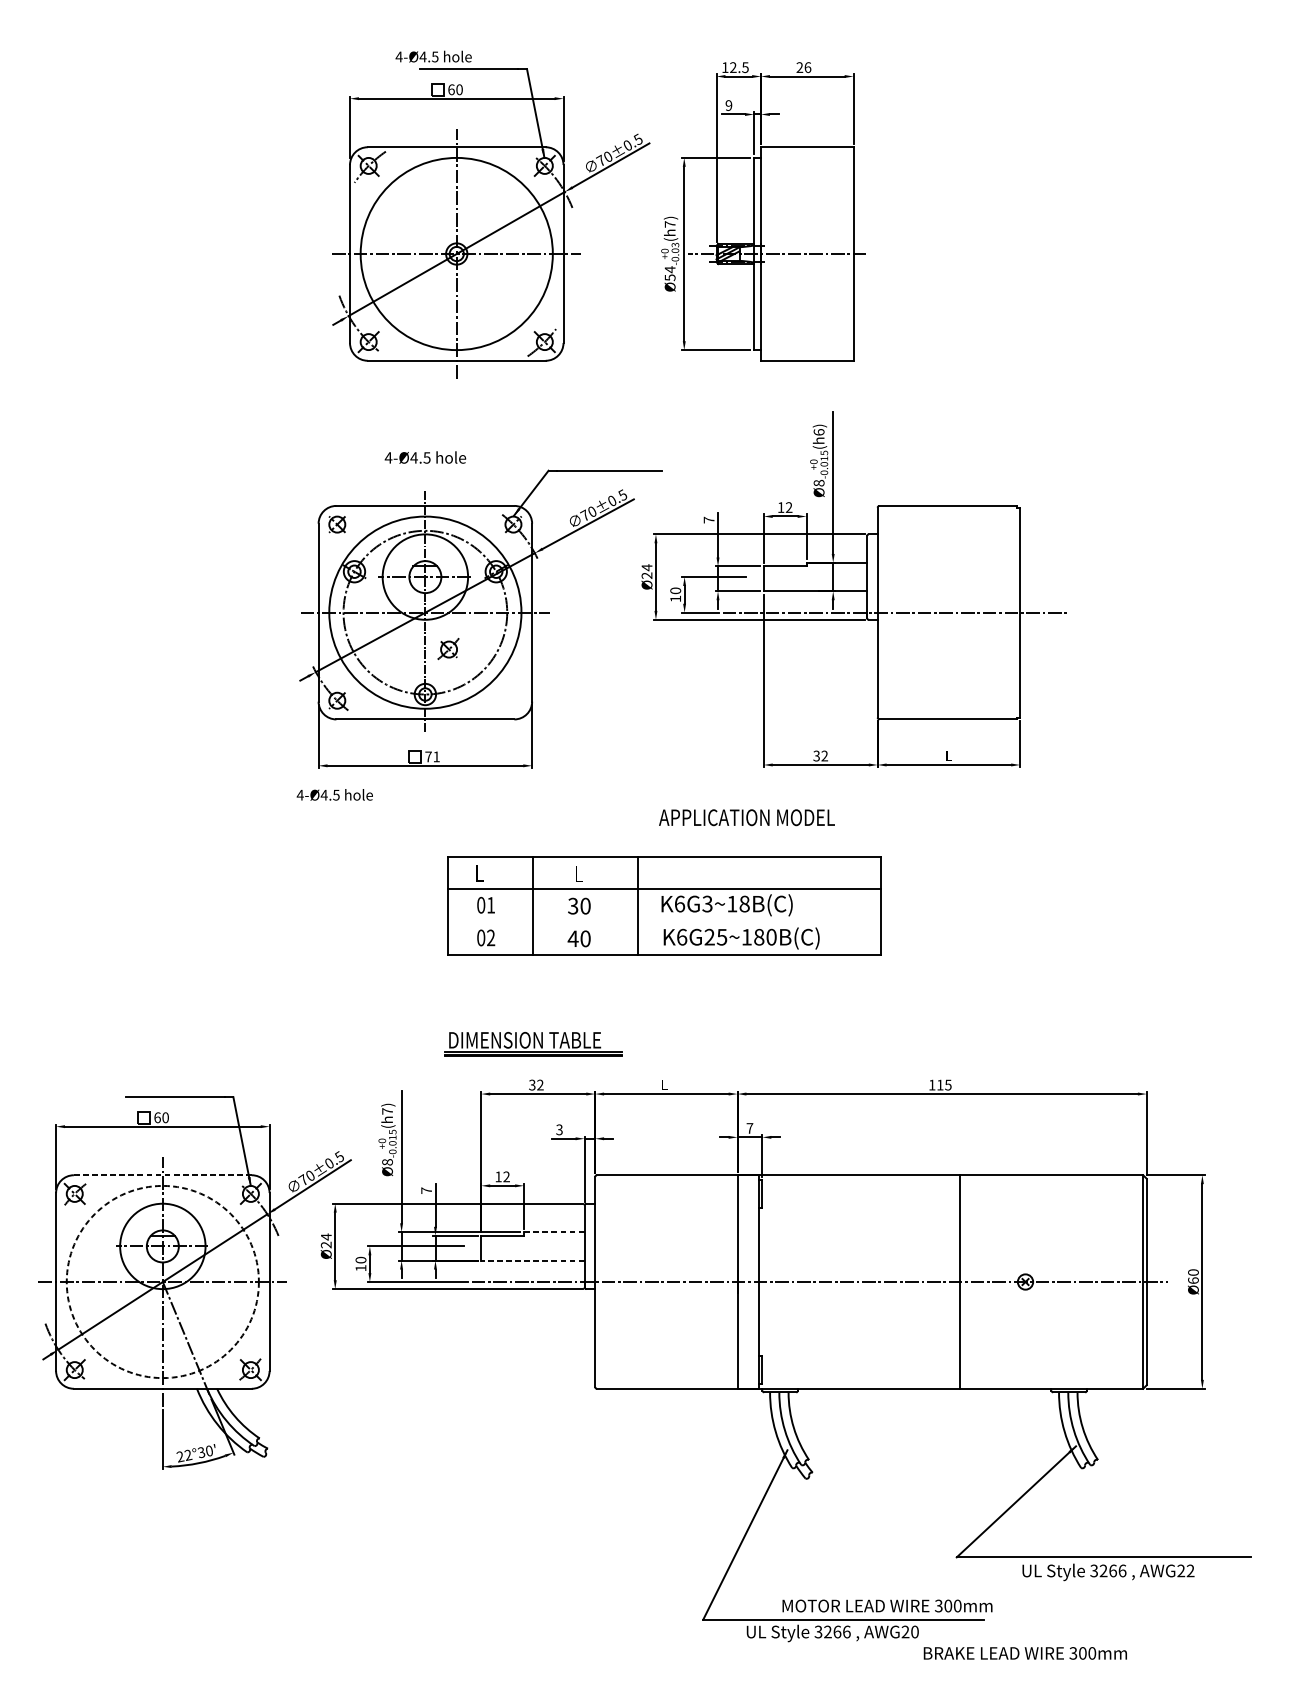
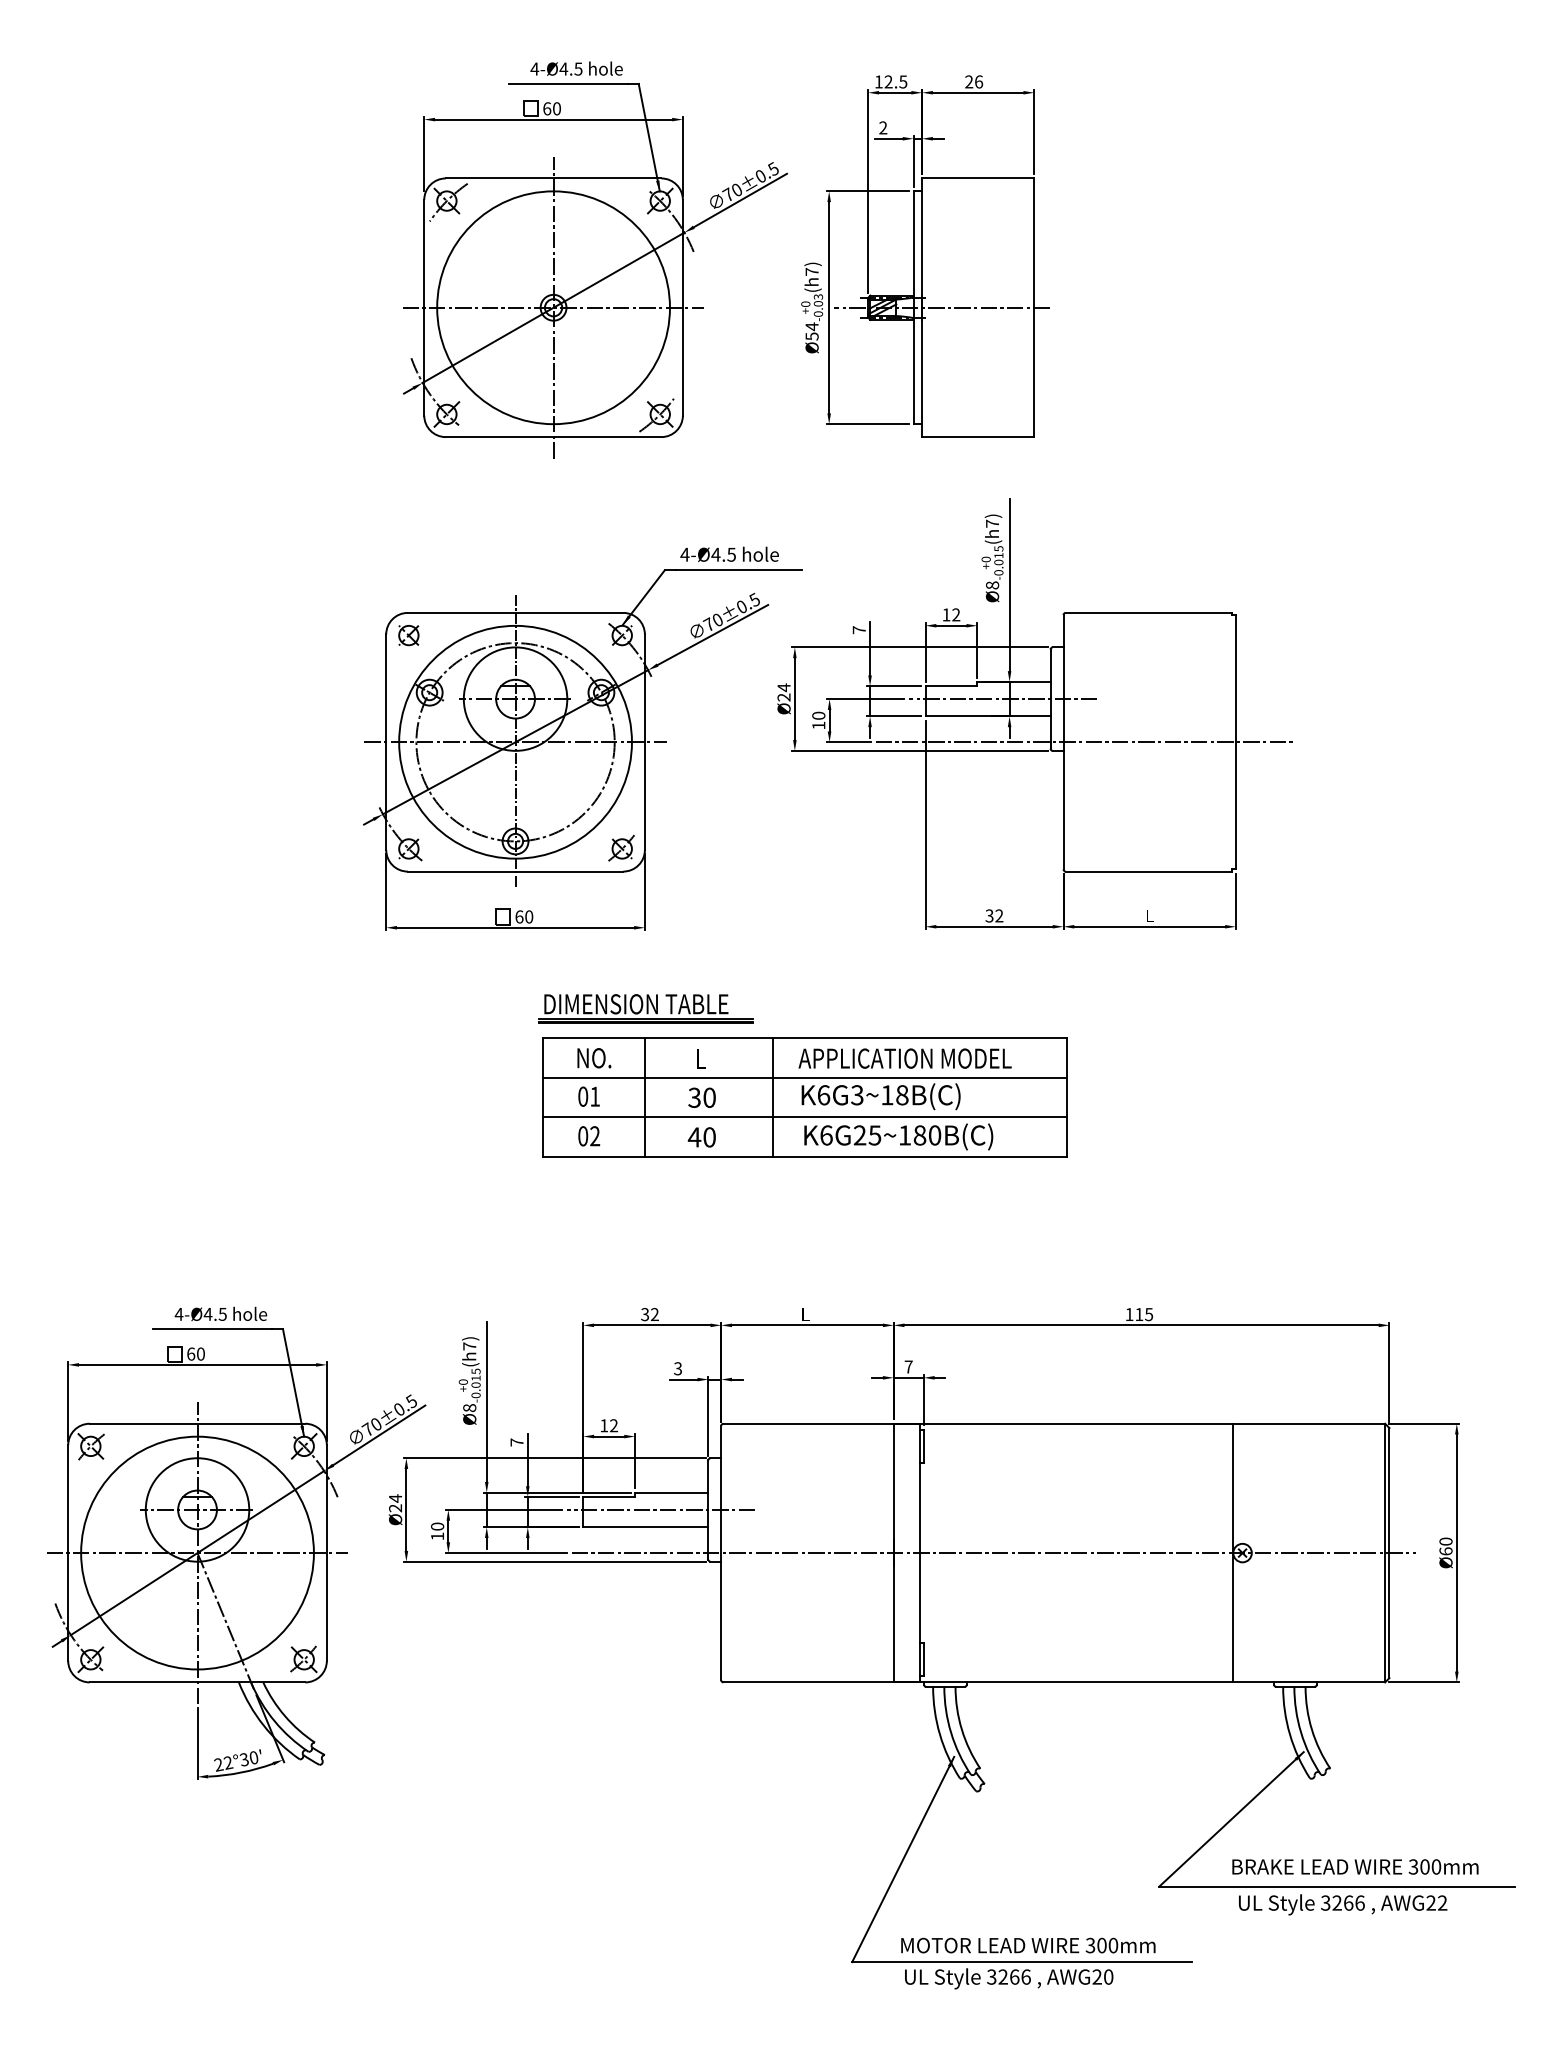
text: (433, 56) -> (576, 68), moved
text: (729, 105) -> (883, 127), 9 -> 2
text: (819, 432) -> (992, 523), (h6) -> (h7)
text: (425, 456) -> (729, 553), moved
line: (827, 577) -> (1002, 699), added
part: (448, 648) -> (621, 847), moved
text: (432, 756) -> (524, 916), 71 -> 60
text: (334, 794) -> (220, 1313), moved
text: (746, 817) -> (904, 1058), moved
text: (490, 873) -> (594, 1058), L -> NO.
line: (663, 922) -> (804, 1117), added
part: (532, 1043) -> (645, 1008), moved
line: (162, 1175) -> (197, 1423), dashed -> solid
line: (554, 1232) -> (671, 1492), dashed -> solid
line: (545, 1246) -> (660, 1509), added
line: (532, 1260) -> (645, 1527), dashed -> solid
circle: (162, 1281) -> (197, 1552), dashed -> solid
line: (960, 1281) -> (1233, 1552), moved
text: (887, 1605) -> (1028, 1945), moved
text: (1025, 1653) -> (1355, 1866), moved

